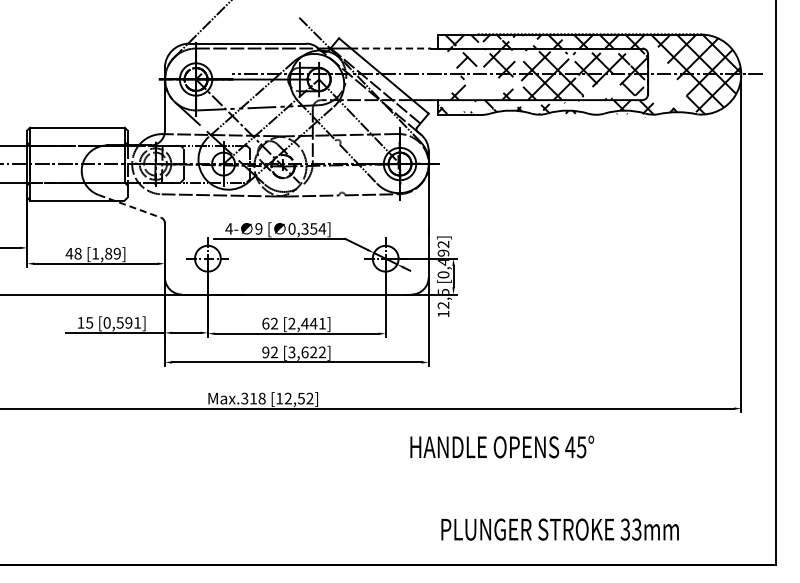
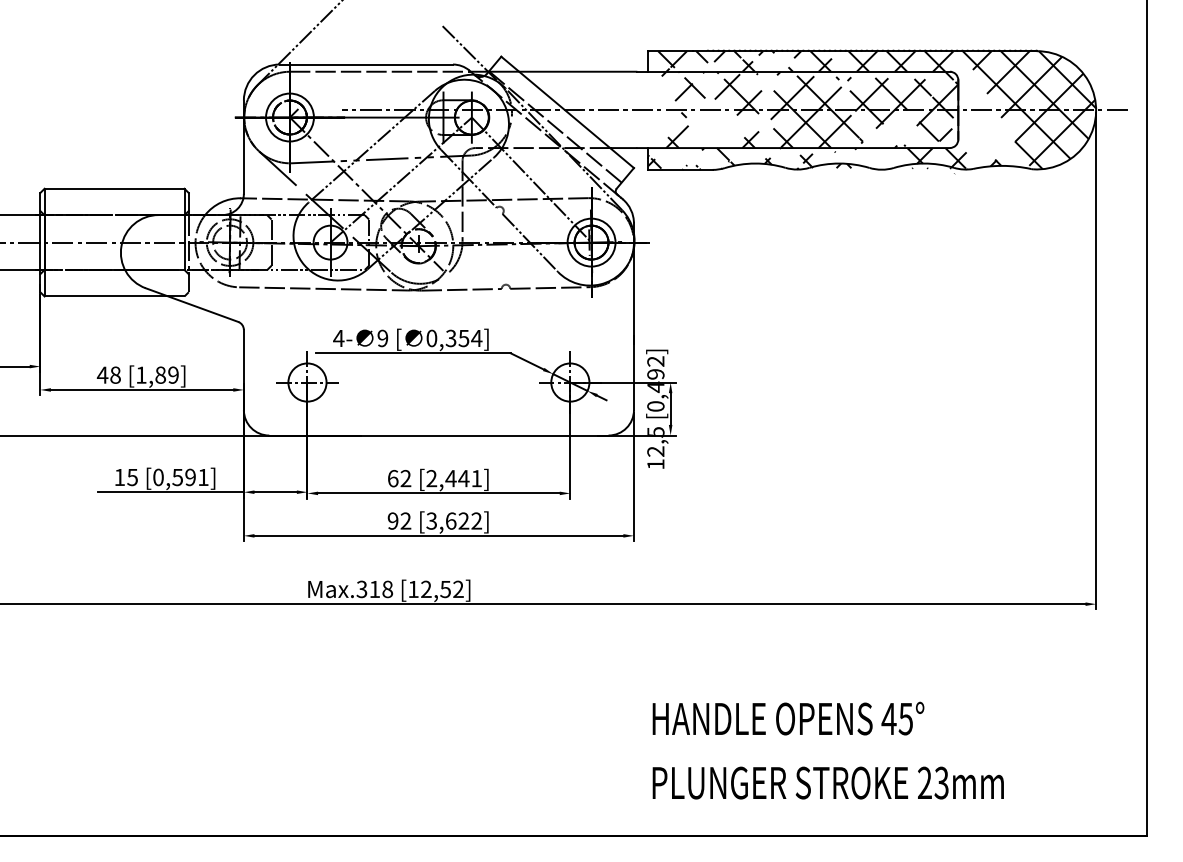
line: (391, 48) -> (578, 71), dashed -> solid
line: (130, 206) -> (193, 305), dashed -> solid
text: (502, 446) -> (788, 717), moved
text: (625, 529) -> (924, 782), 33mm -> 23mm

